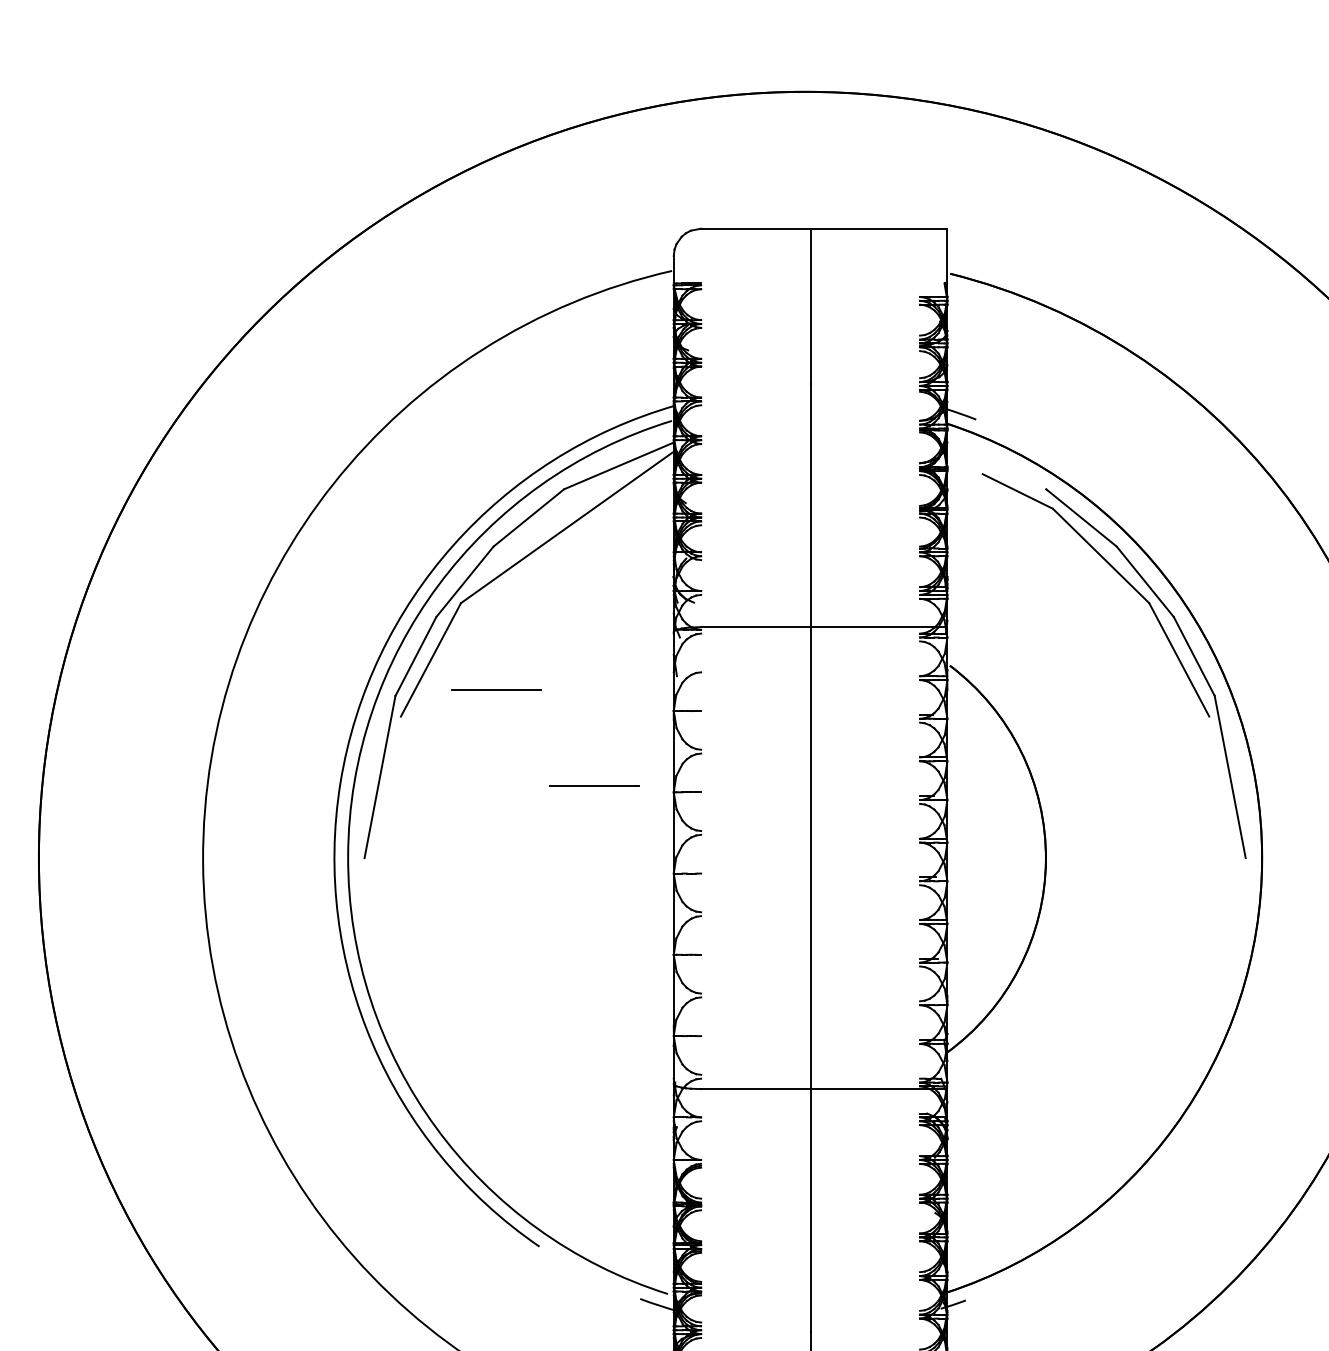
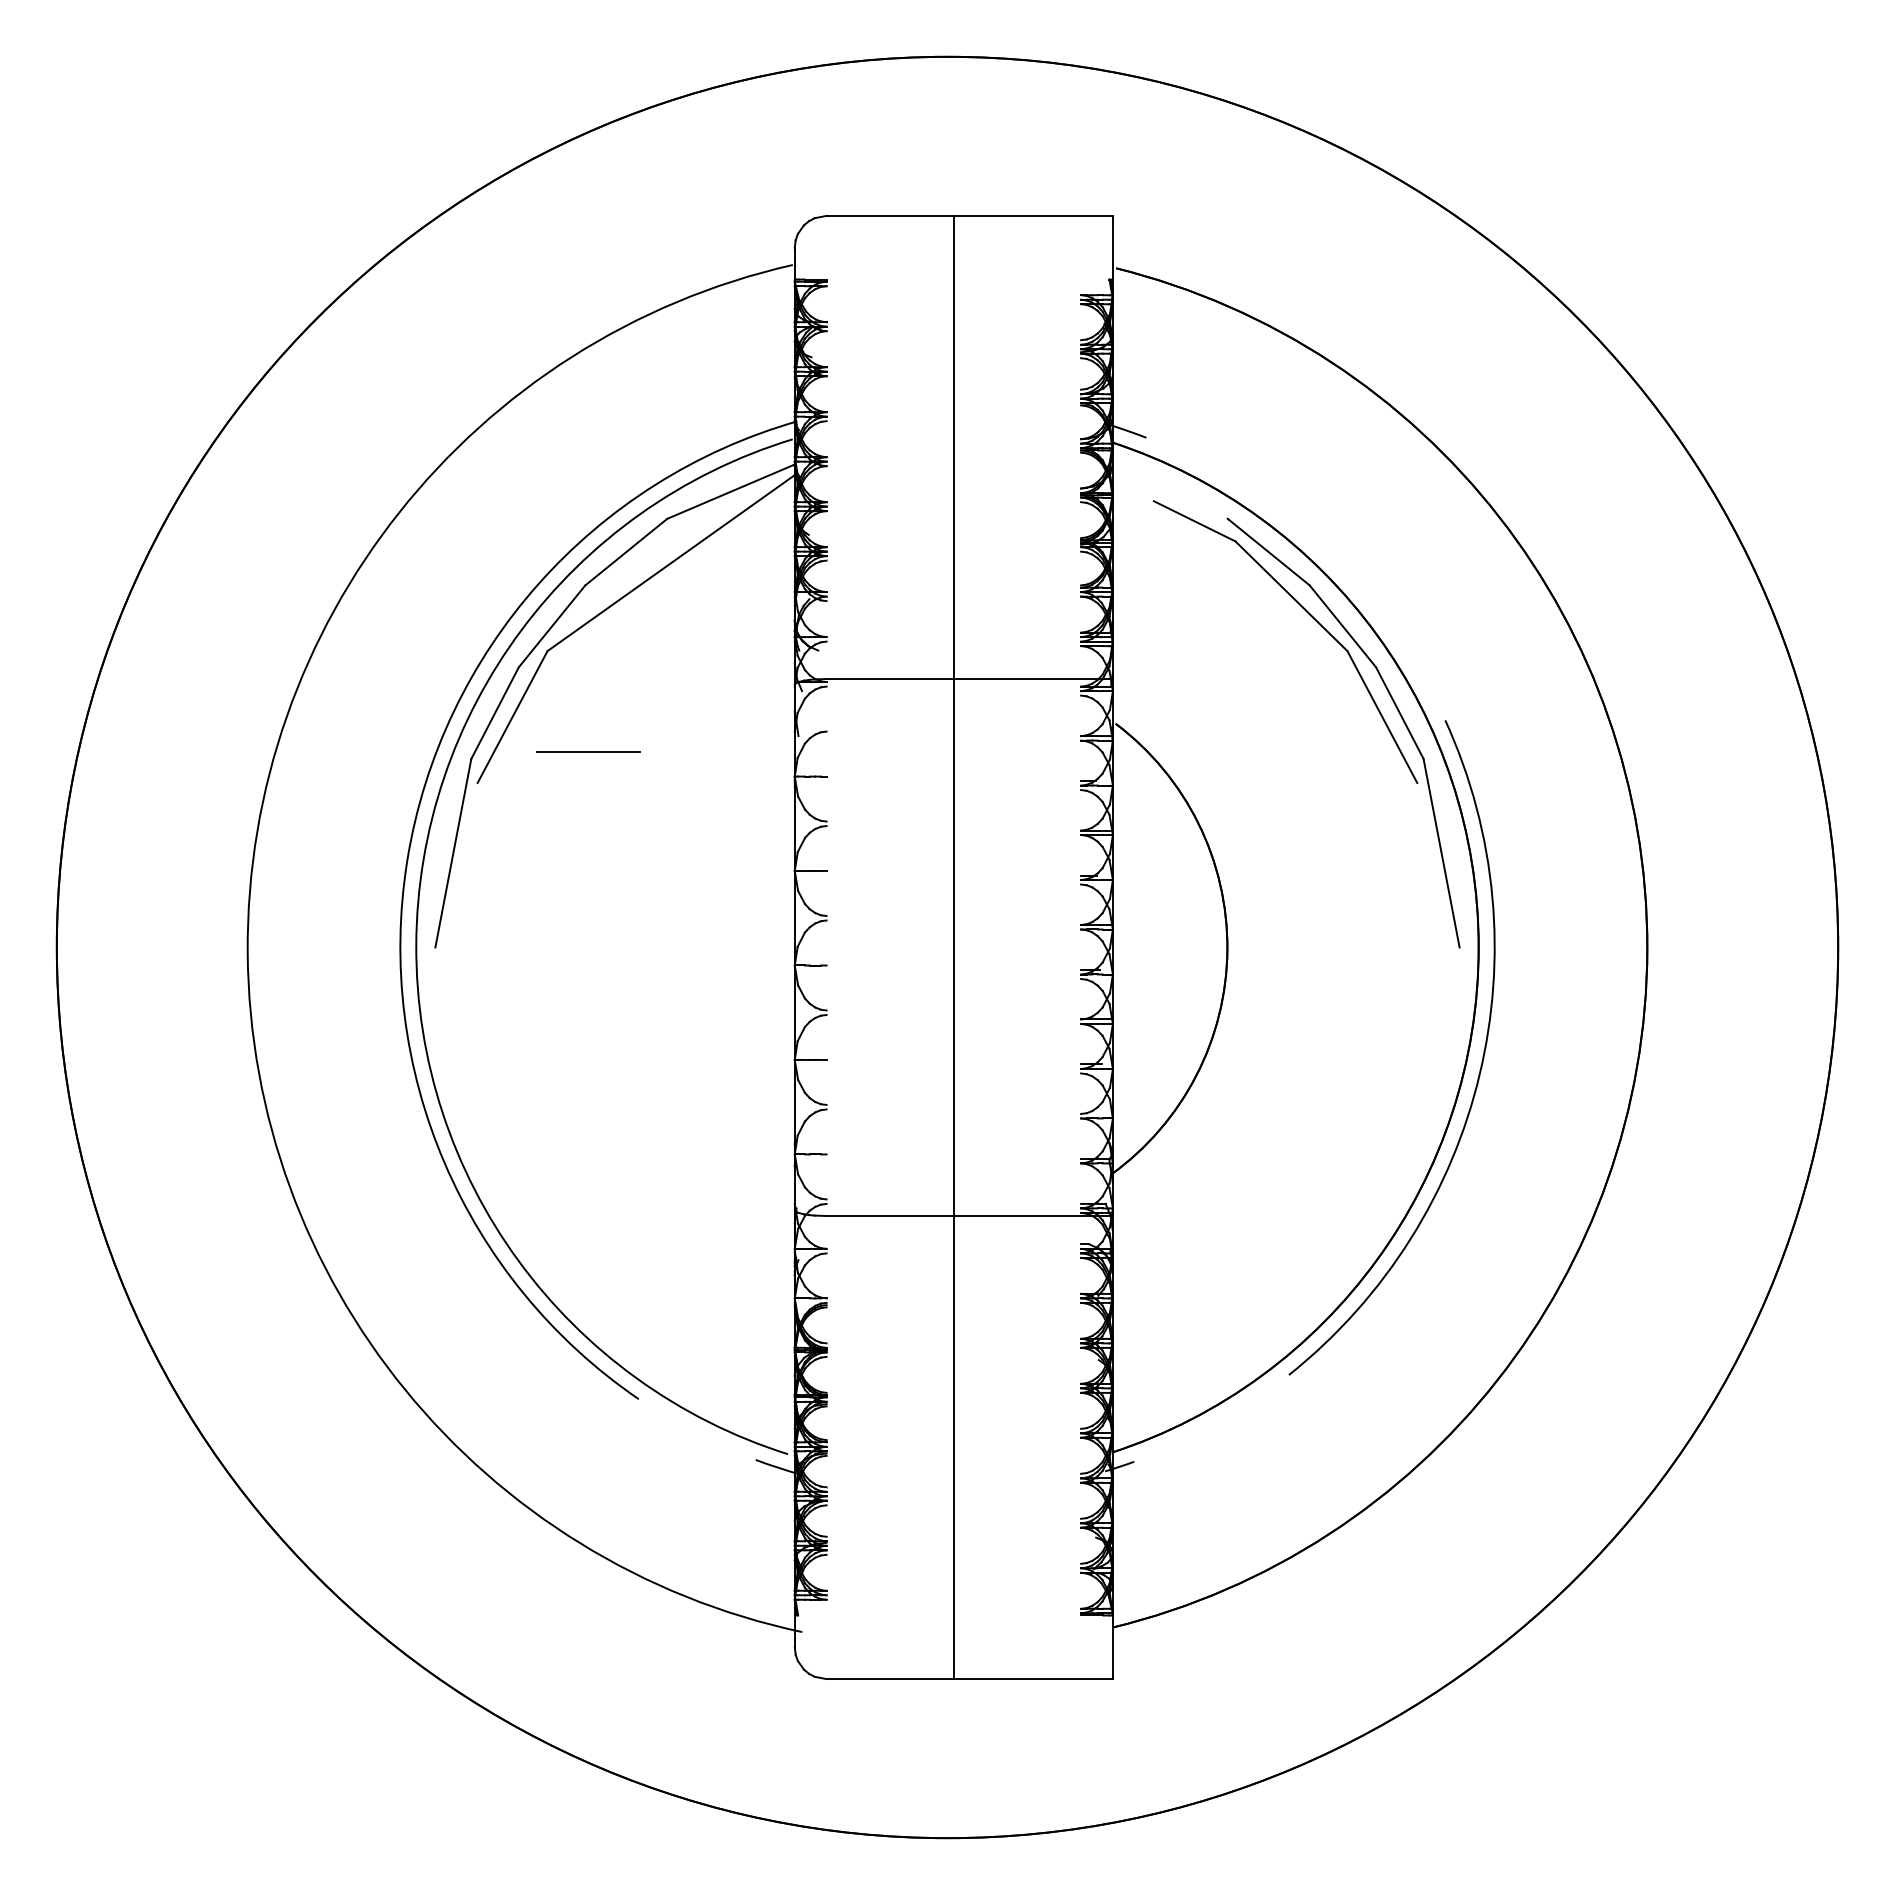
line: (594, 785) -> (702, 863), removed
arc: (1262, 963) -> (1479, 1069), added

